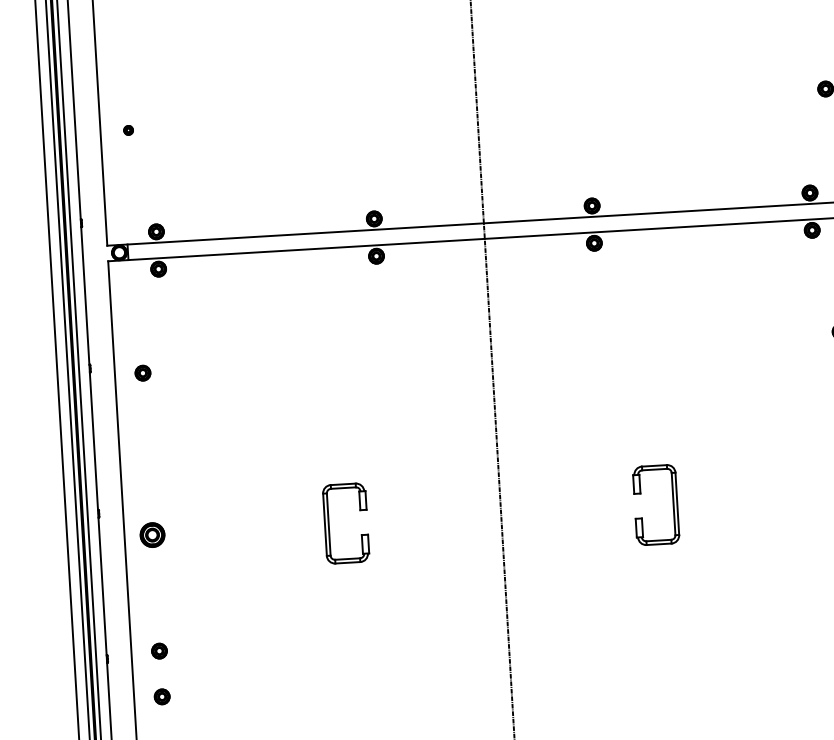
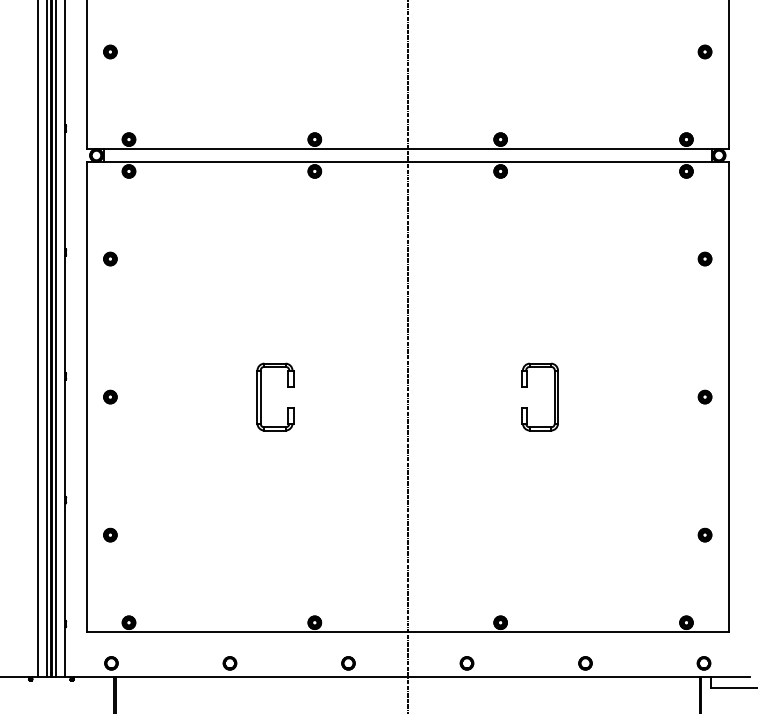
part: (128, 129) -> (110, 51), size x1.67
part: (152, 534) -> (110, 396), size x0.62
part: (159, 650) -> (110, 495), removed

